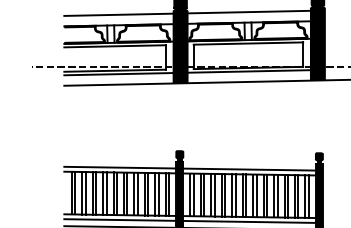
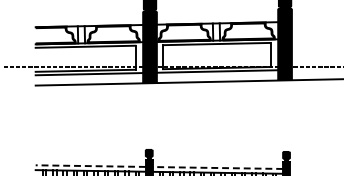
line: (248, 11) -> (216, 12), removed
line: (118, 14) -> (88, 15), removed
line: (119, 167) -> (89, 165), solid -> dashed
line: (249, 169) -> (217, 167), solid -> dashed

